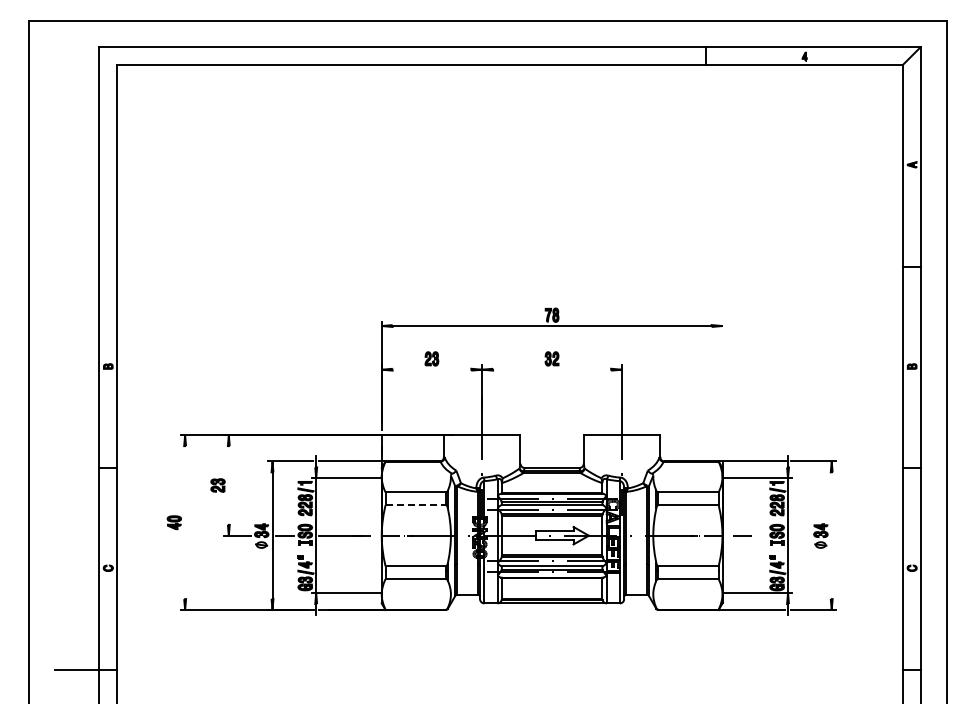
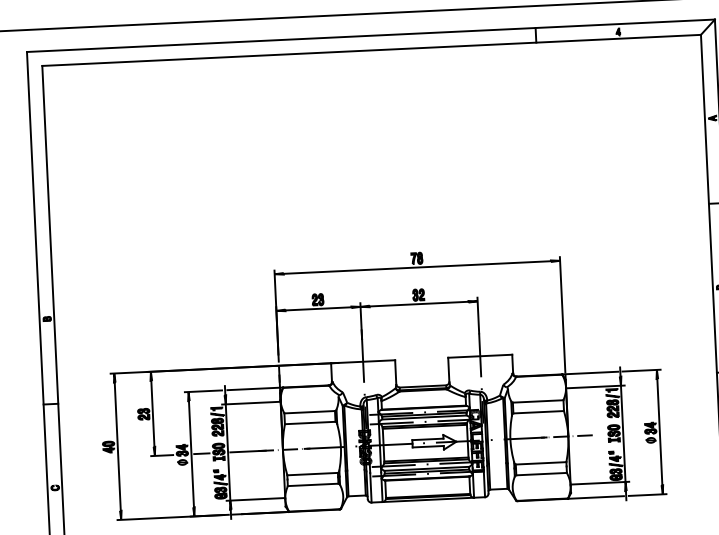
line: (431, 369) -> (318, 308), added
line: (552, 369) -> (419, 303), added
line: (722, 390) -> (562, 314), added
line: (228, 485) -> (152, 413), added
line: (416, 505) -> (310, 423), dashed -> solid
line: (185, 522) -> (118, 446), added
line: (831, 535) -> (659, 431), added

